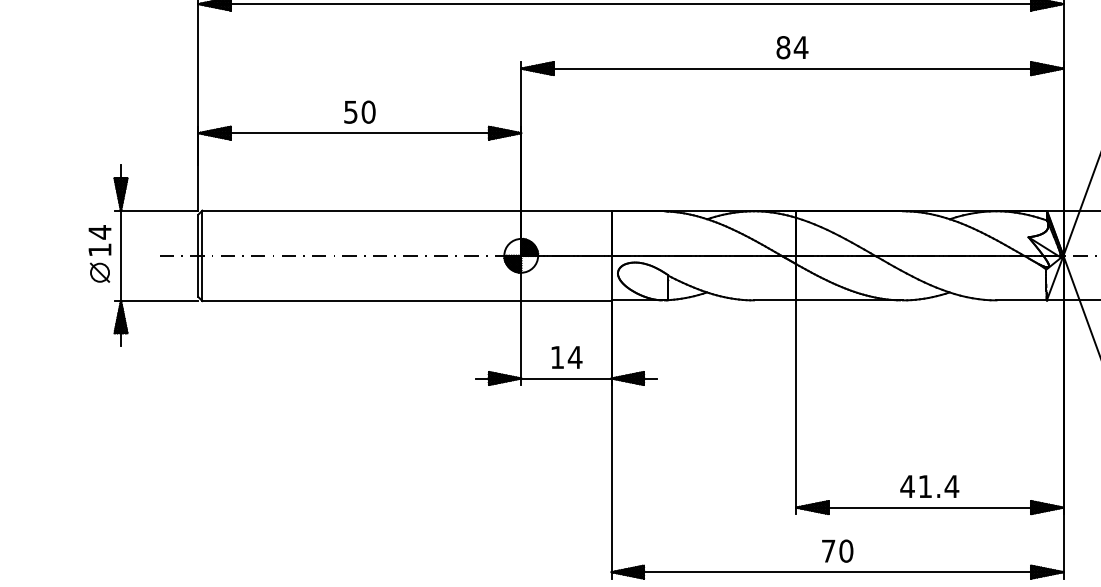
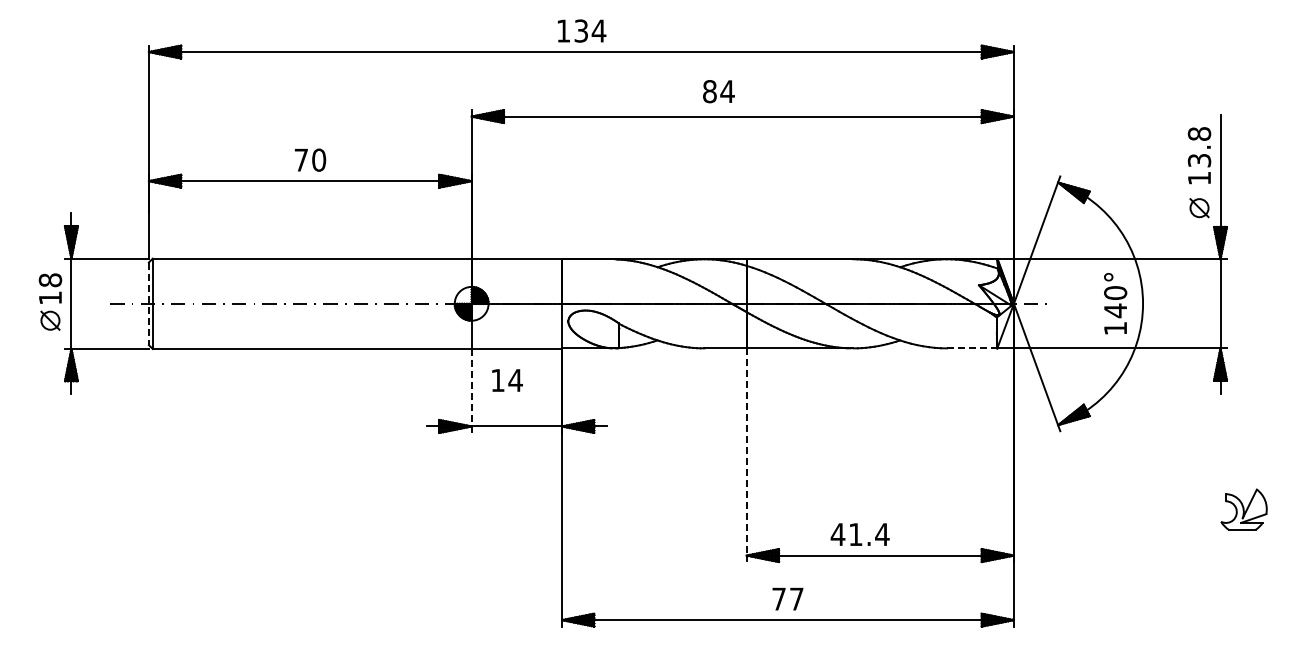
text: (792, 47) -> (718, 91), moved
text: (350, 112) -> (300, 160), 50 -> 70
text: (100, 232) -> (50, 280), 14 -> 18
line: (198, 256) -> (148, 304), solid -> dashed
line: (1022, 300) -> (972, 348), solid -> dashed
line: (521, 342) -> (471, 390), solid -> dashed
text: (567, 357) -> (507, 380), moved
line: (796, 407) -> (746, 455), solid -> dashed
text: (929, 486) -> (859, 534), moved
text: (846, 550) -> (796, 598), 70 -> 77

